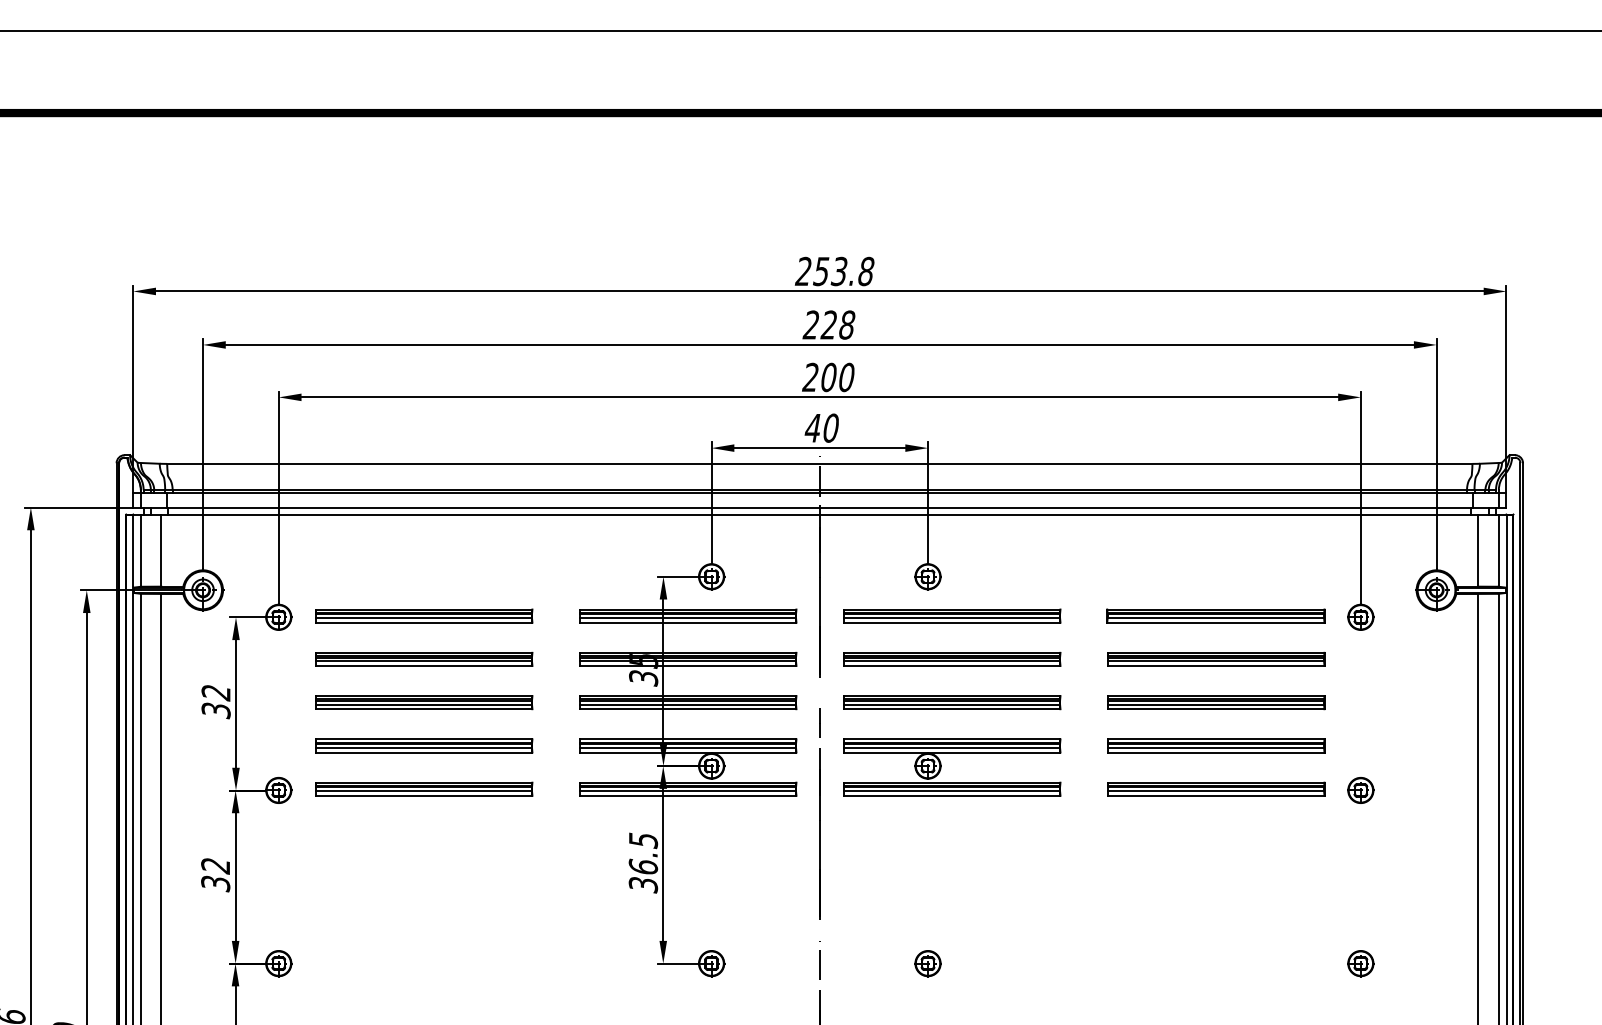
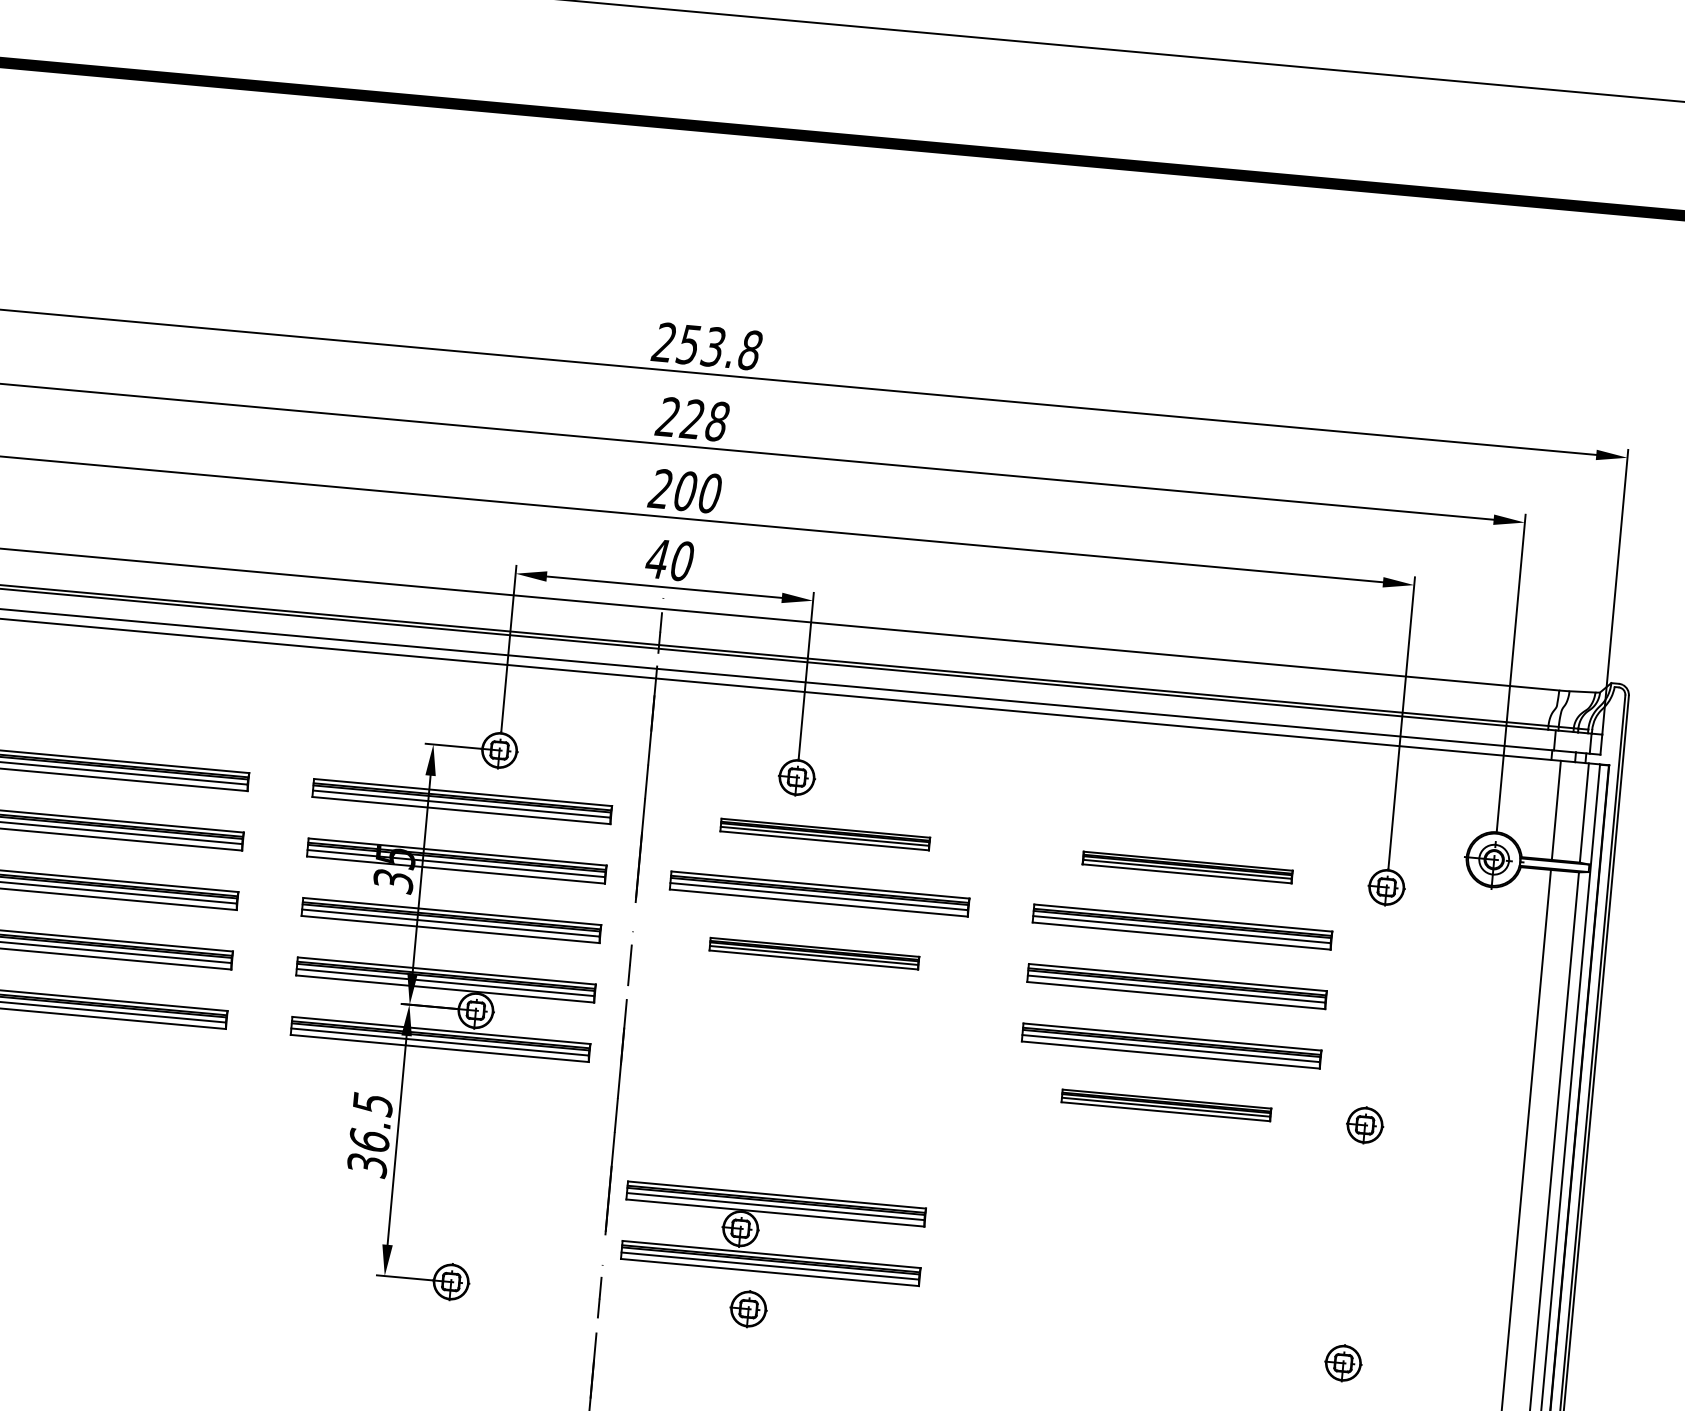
part: (952, 615) -> (825, 833), size x0.7
part: (1215, 615) -> (1187, 866), size x0.7
part: (952, 702) -> (814, 953), size x0.7
part: (941, 767) -> (759, 1232), moved
part: (1216, 788) -> (1166, 1104), size x0.7

